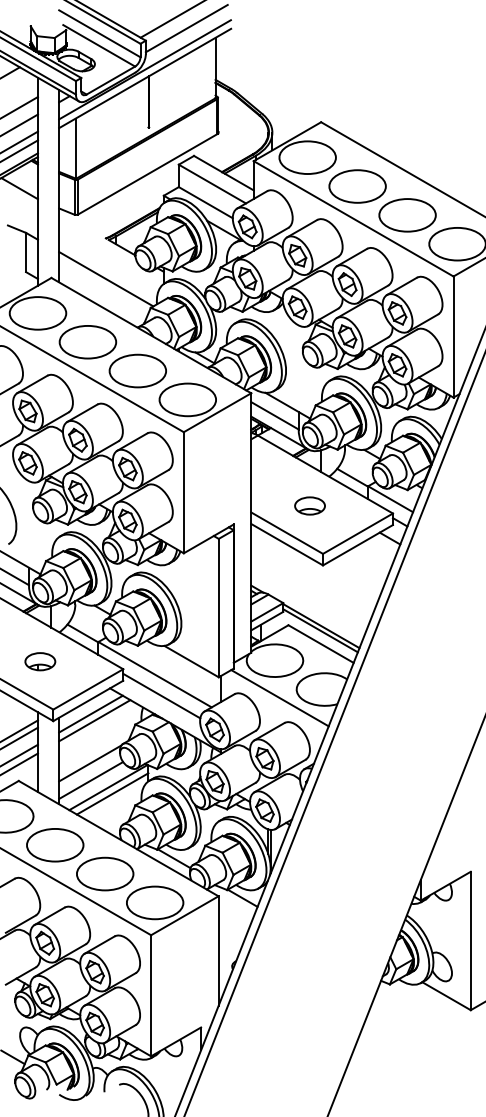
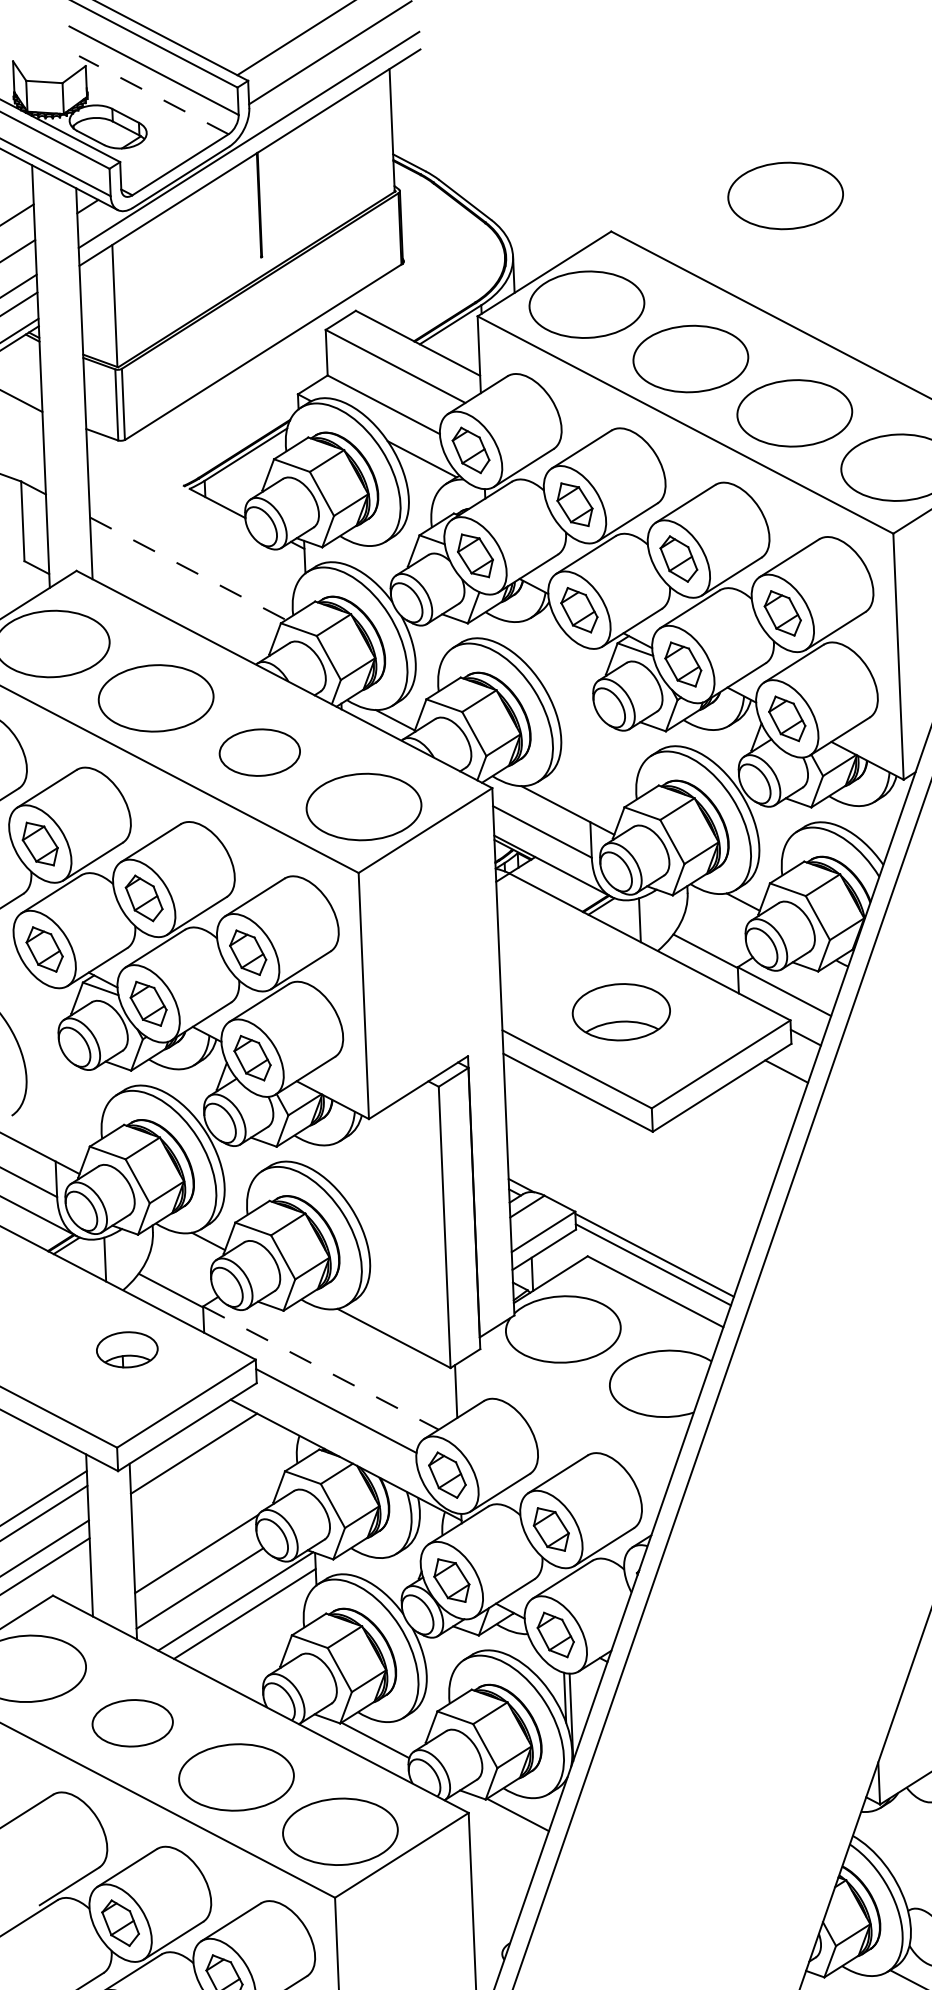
line: (98, 45) -> (152, 94), solid -> dashed
part: (407, 108) -> (785, 196), added
line: (106, 279) -> (188, 569), solid -> dashed
part: (137, 370) -> (259, 751), size x0.7
part: (309, 505) -> (620, 1011), size x1.6
part: (40, 661) -> (127, 1349), moved
line: (155, 674) -> (321, 1367), solid -> dashed
line: (279, 698) -> (575, 1405), removed
line: (94, 720) -> (201, 1466), removed
part: (55, 845) -> (133, 1723), size x0.7

